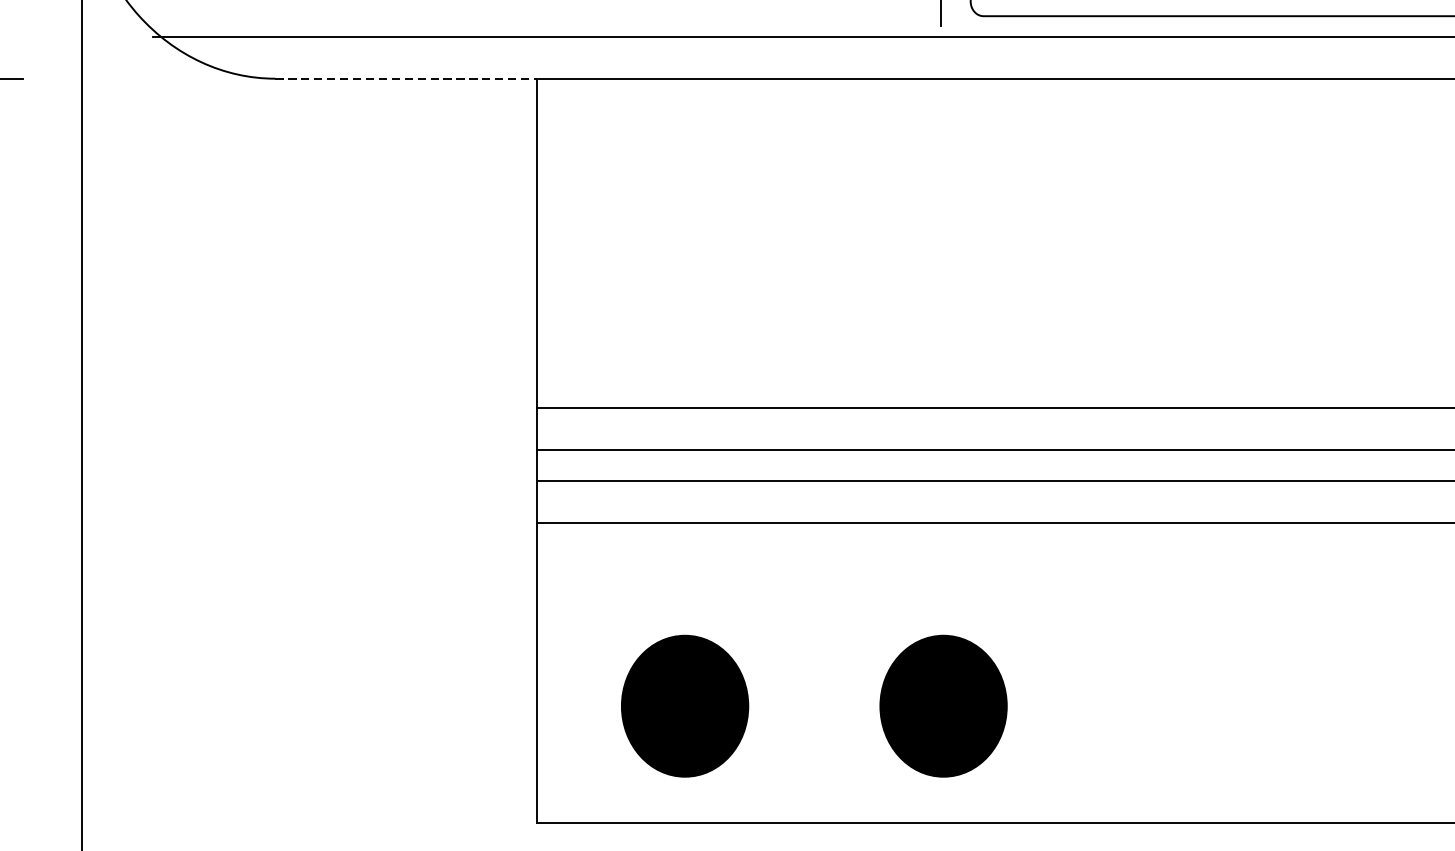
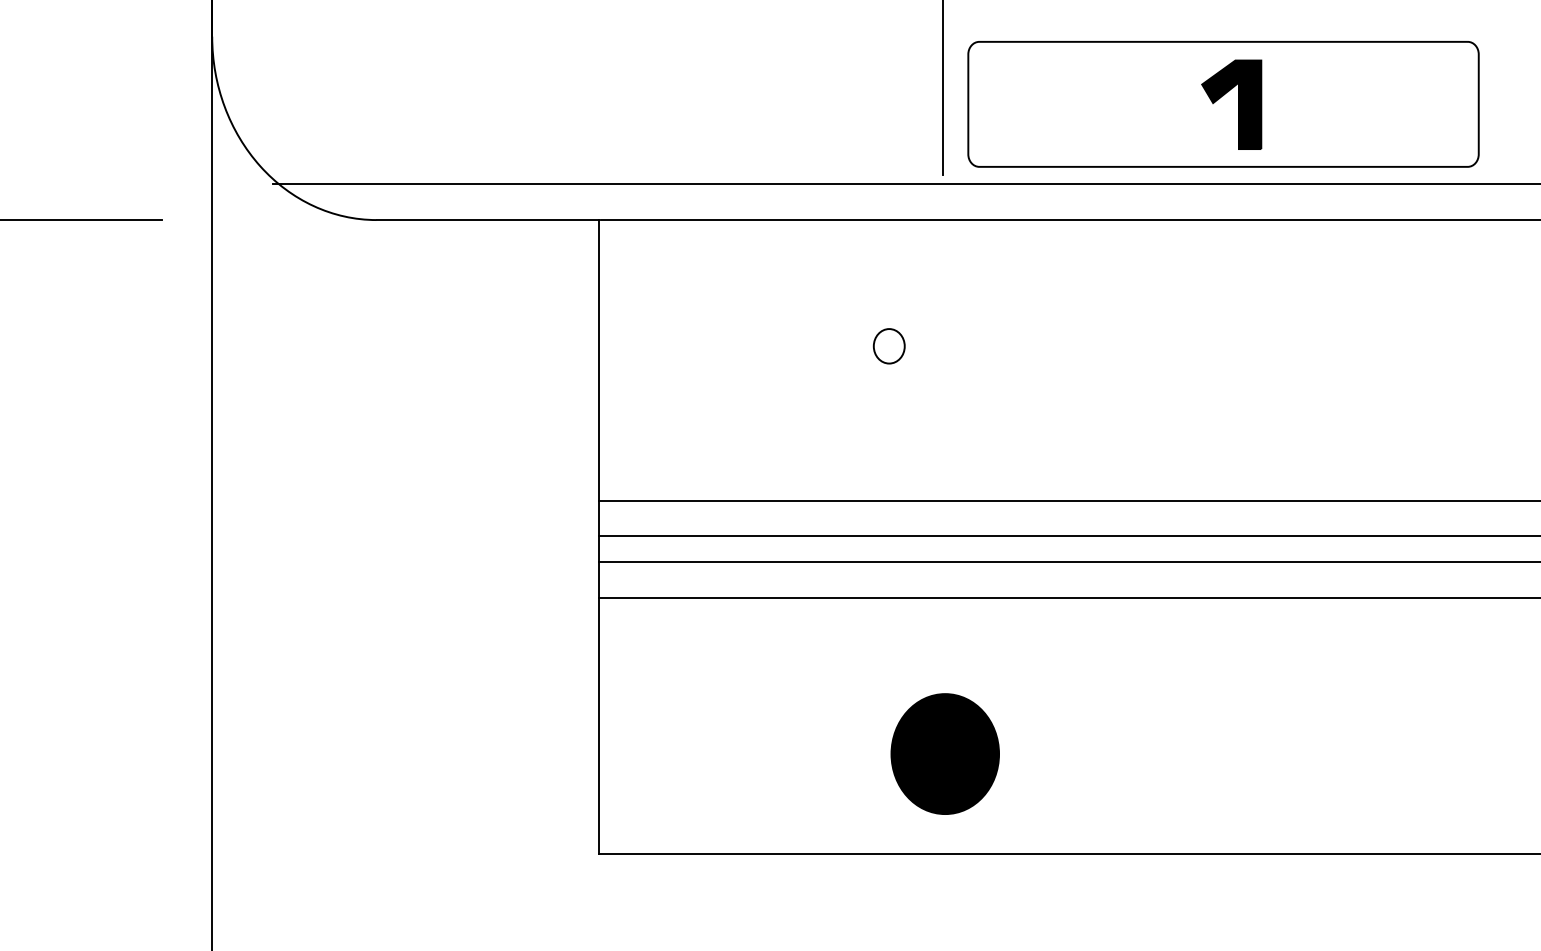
line: (406, 79) -> (488, 220), dashed -> solid
part: (876, 227) -> (888, 346), added
part: (684, 705) -> (724, 753), removed

